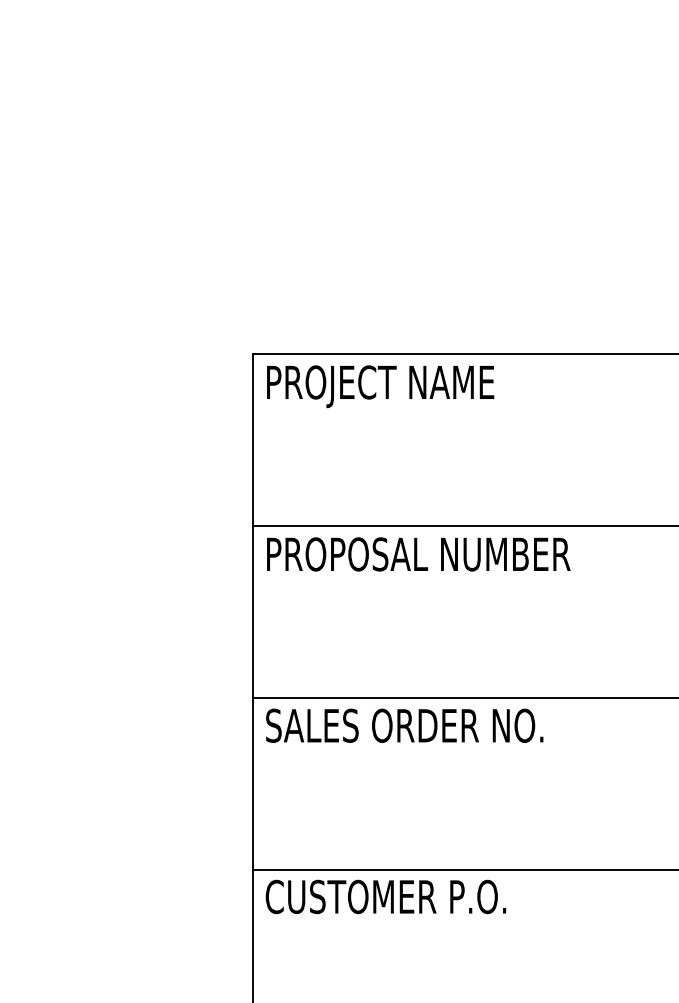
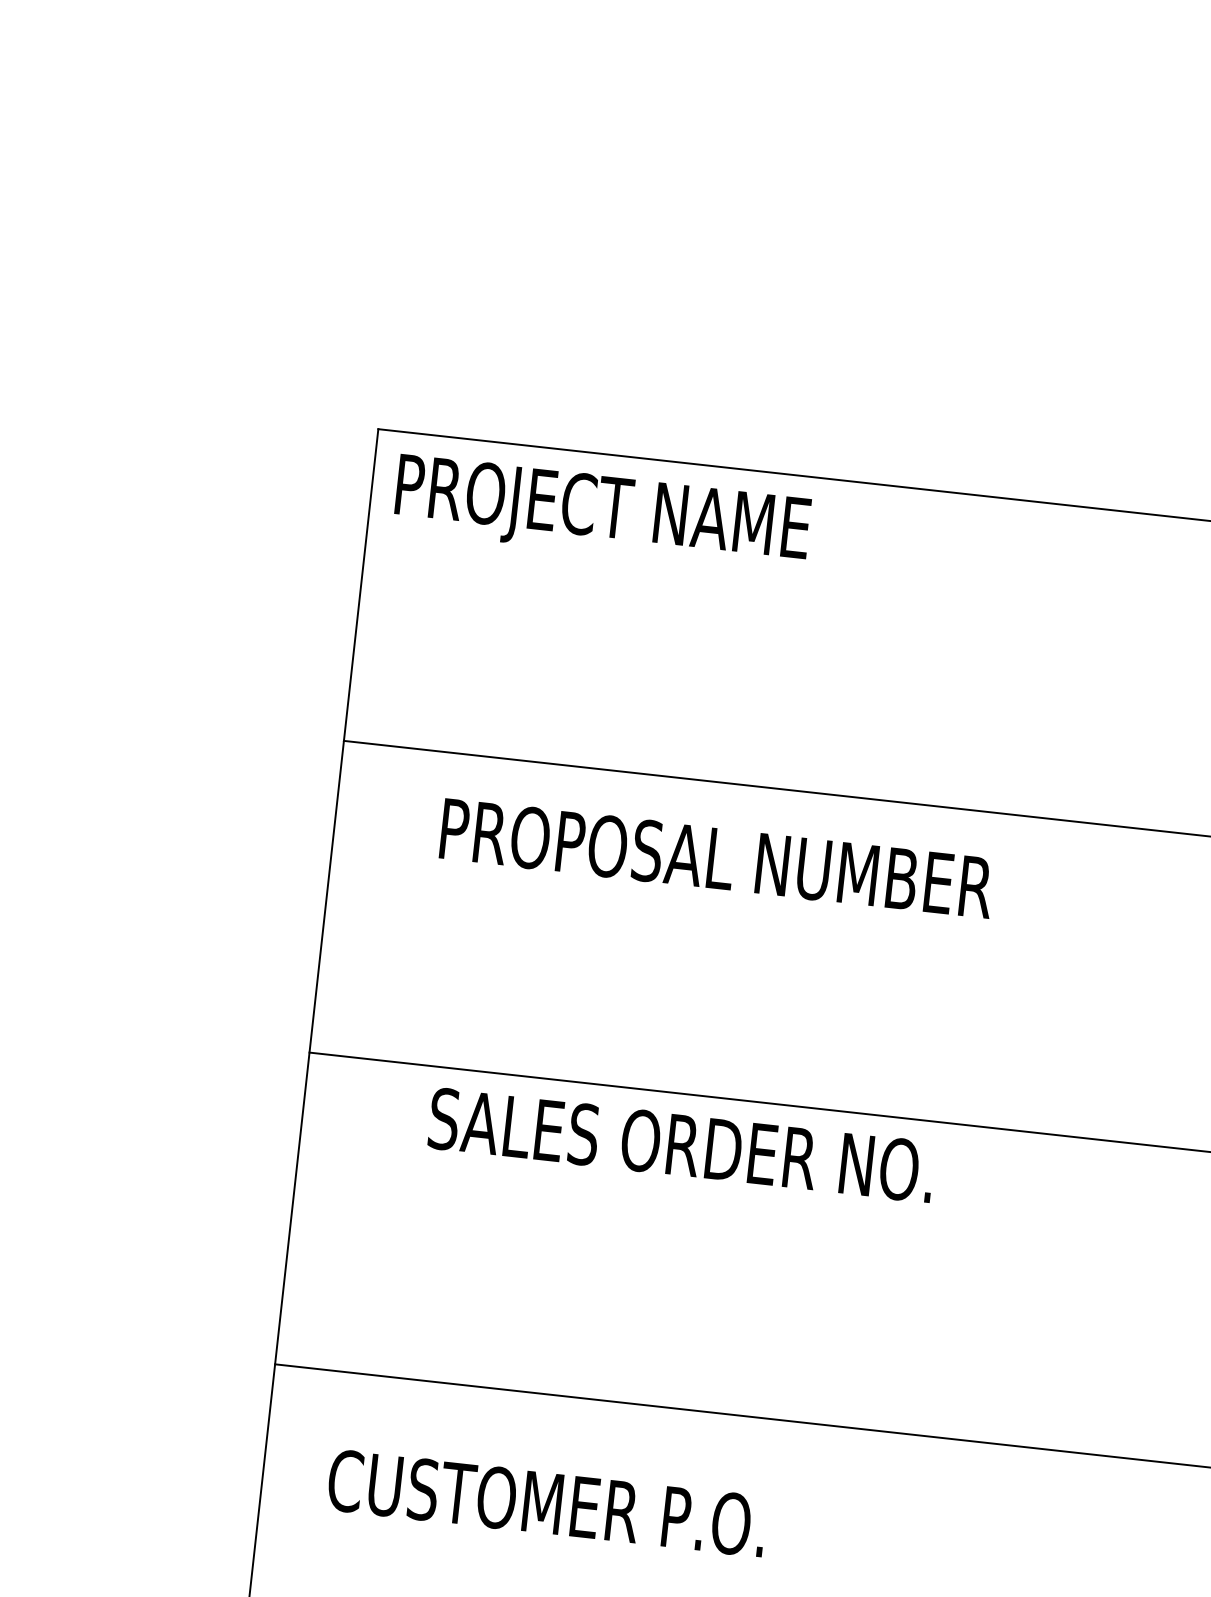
text: (418, 554) -> (716, 858), moved
text: (404, 725) -> (681, 1144), moved
text: (385, 896) -> (546, 1502), moved

